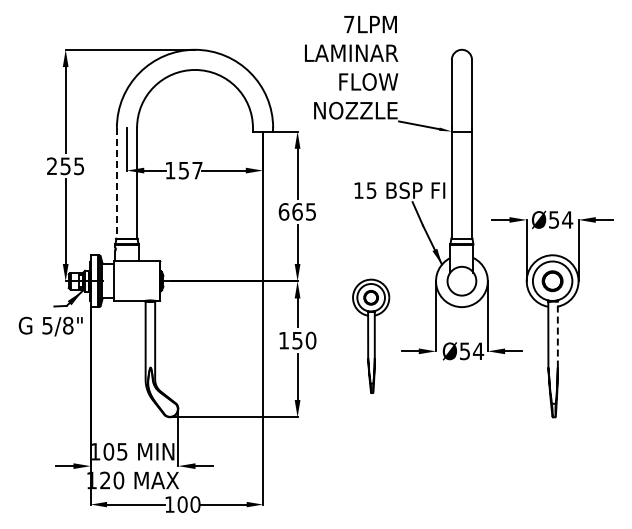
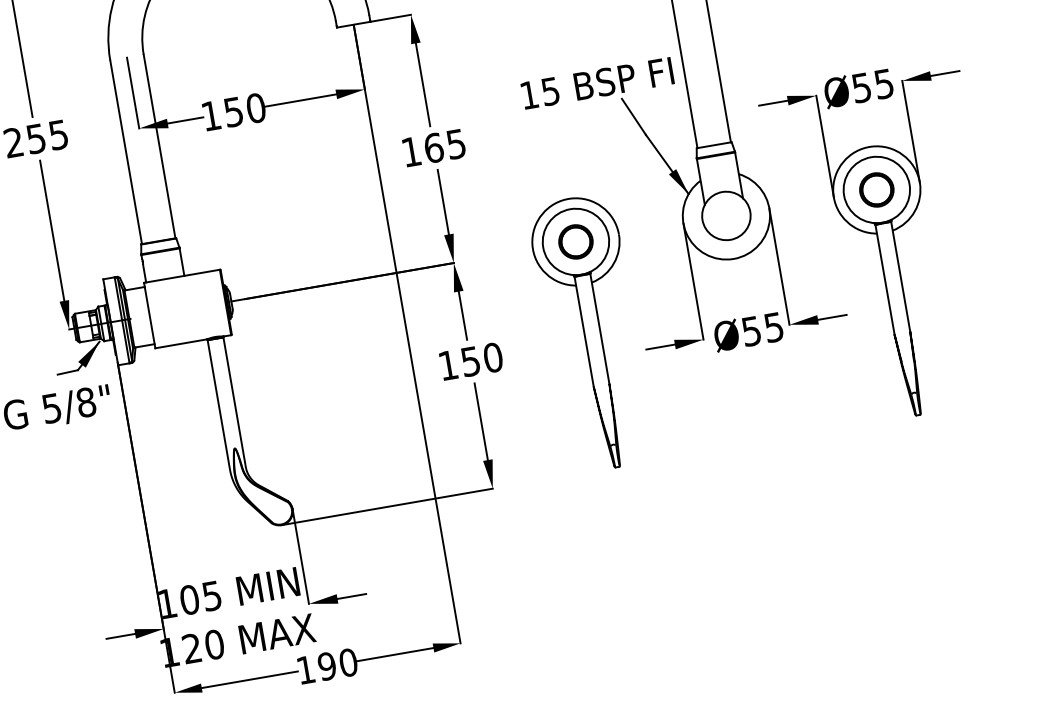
text: (197, 170) -> (256, 108), 157 -> 150
line: (116, 183) -> (125, 152), dashed -> solid
text: (283, 211) -> (410, 151), 665 -> 165
text: (567, 219) -> (883, 83), Ø54 -> Ø55
line: (557, 333) -> (899, 275), dashed -> solid
part: (370, 336) -> (590, 333), size x1.43
text: (478, 351) -> (774, 327), Ø54 -> Ø55
text: (182, 504) -> (326, 666), 100 -> 190

